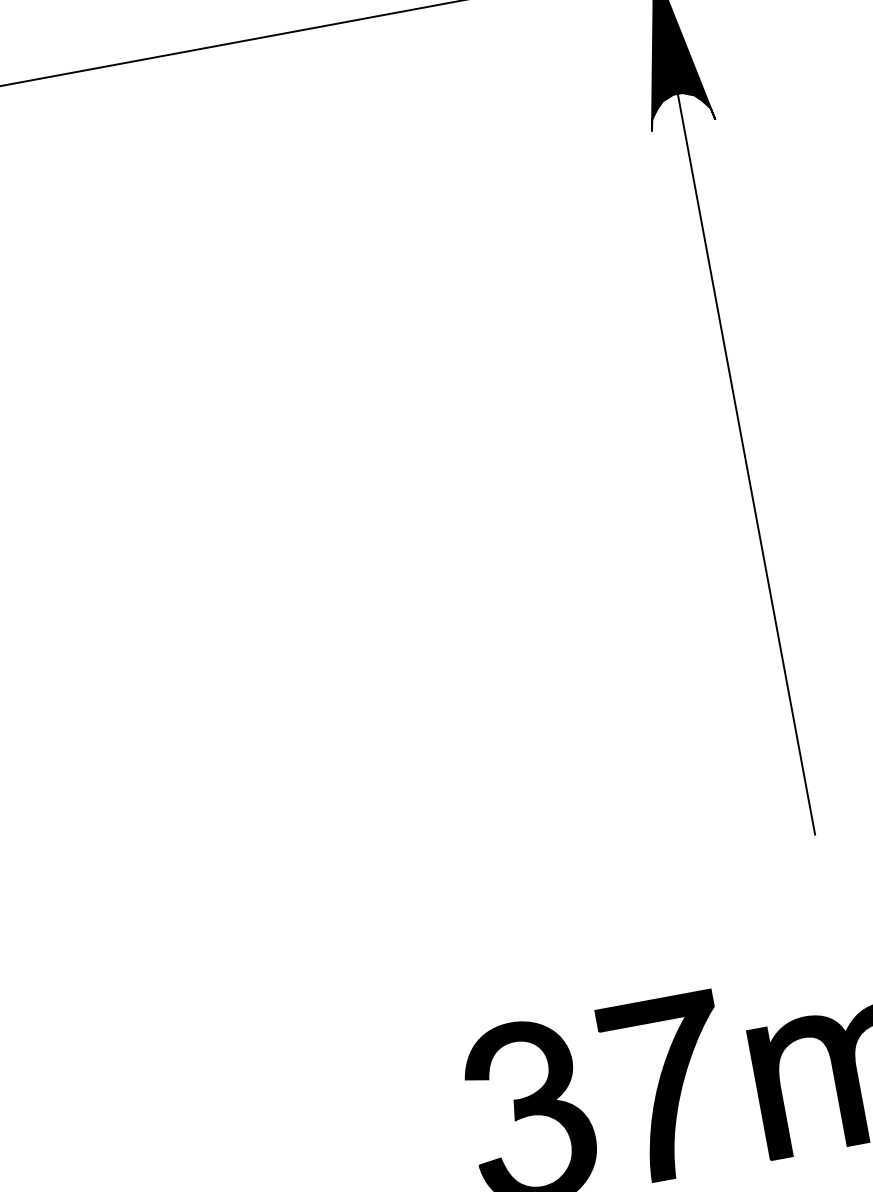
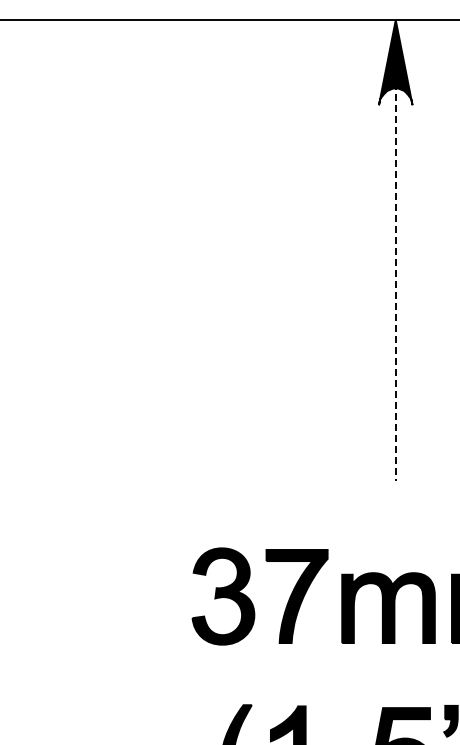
line: (739, 428) -> (395, 265), solid -> dashed

